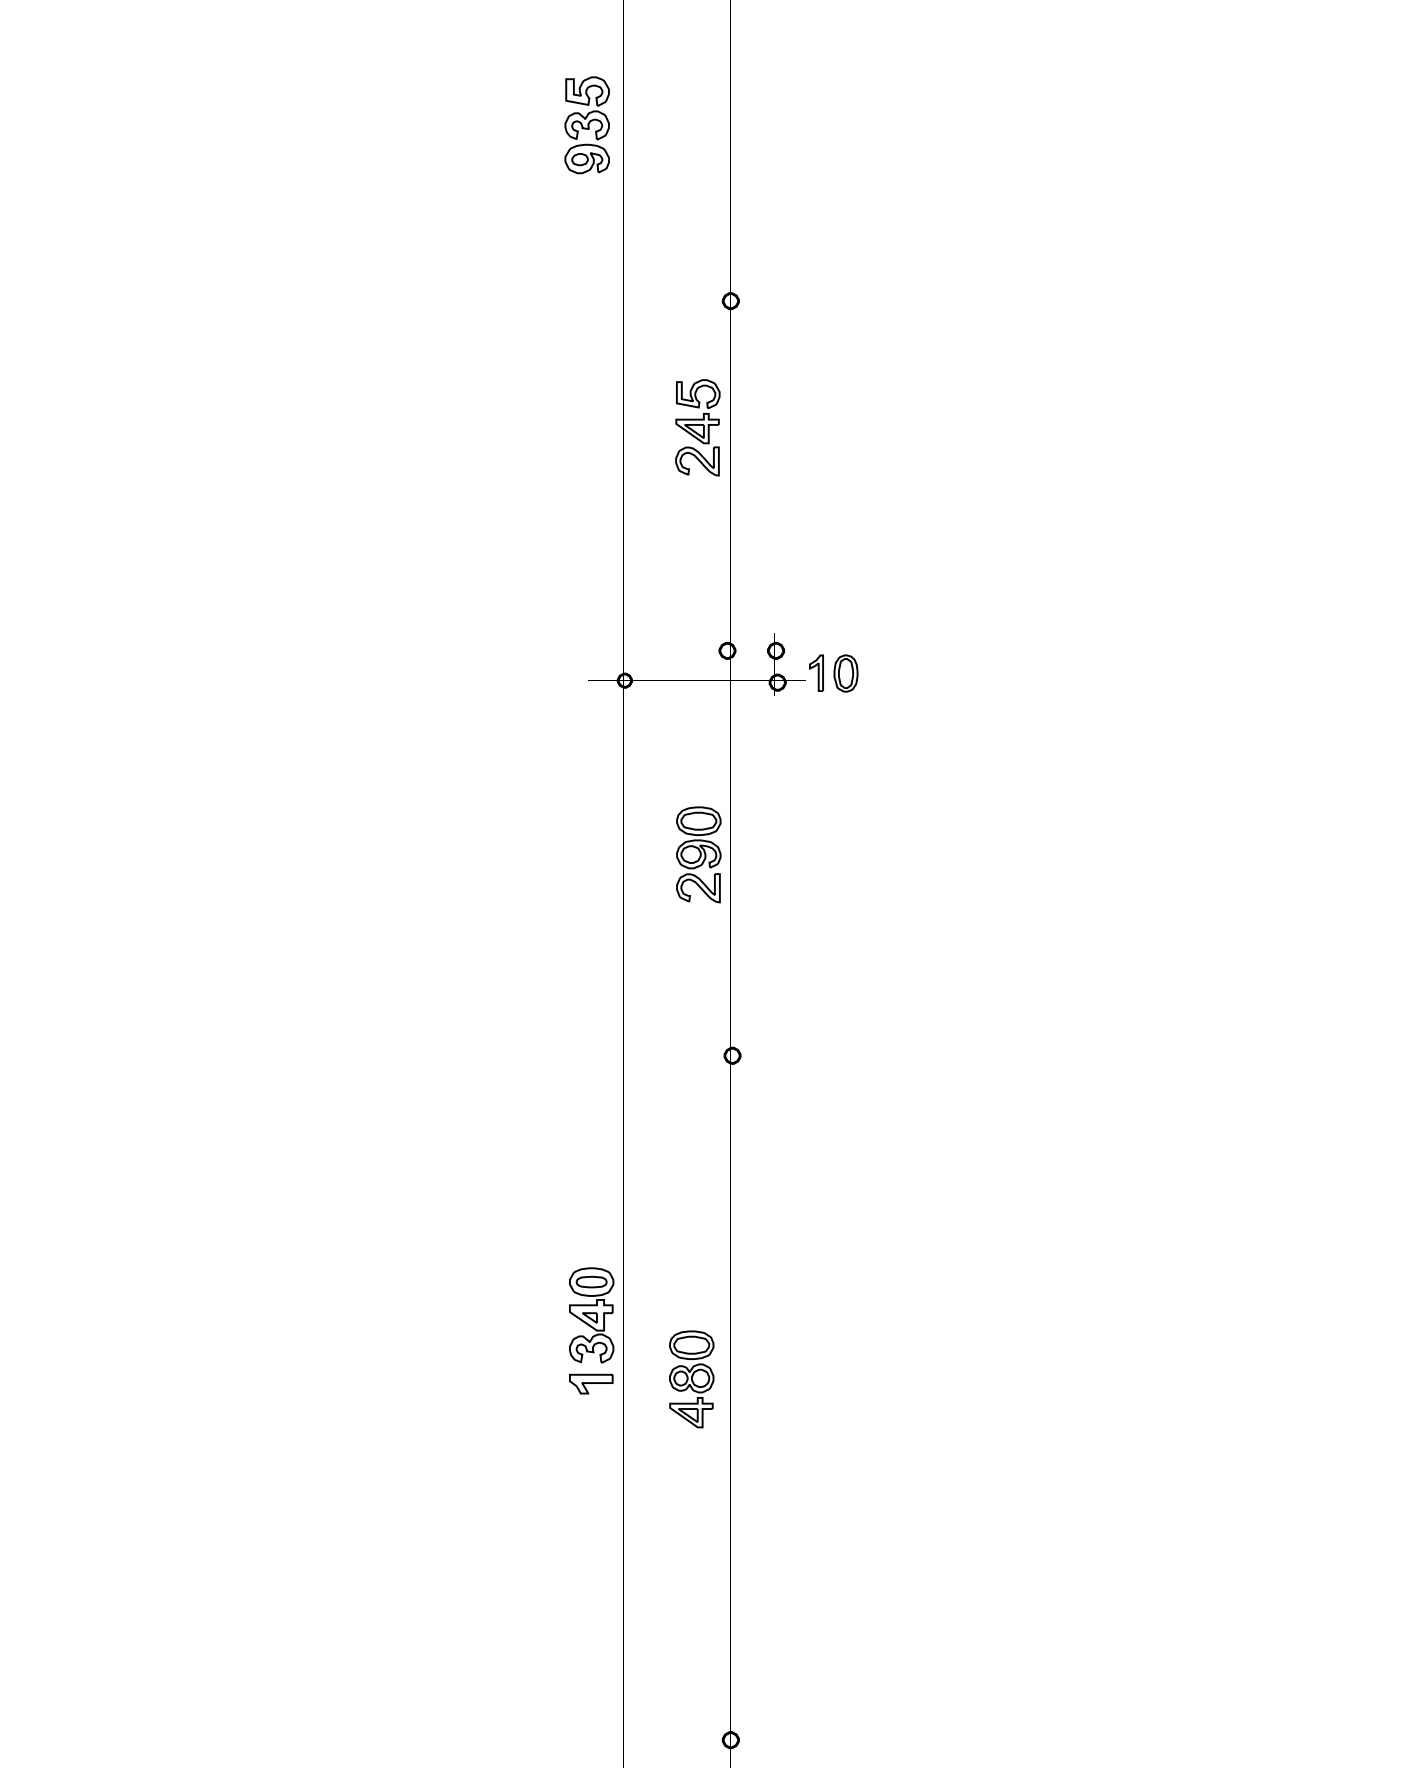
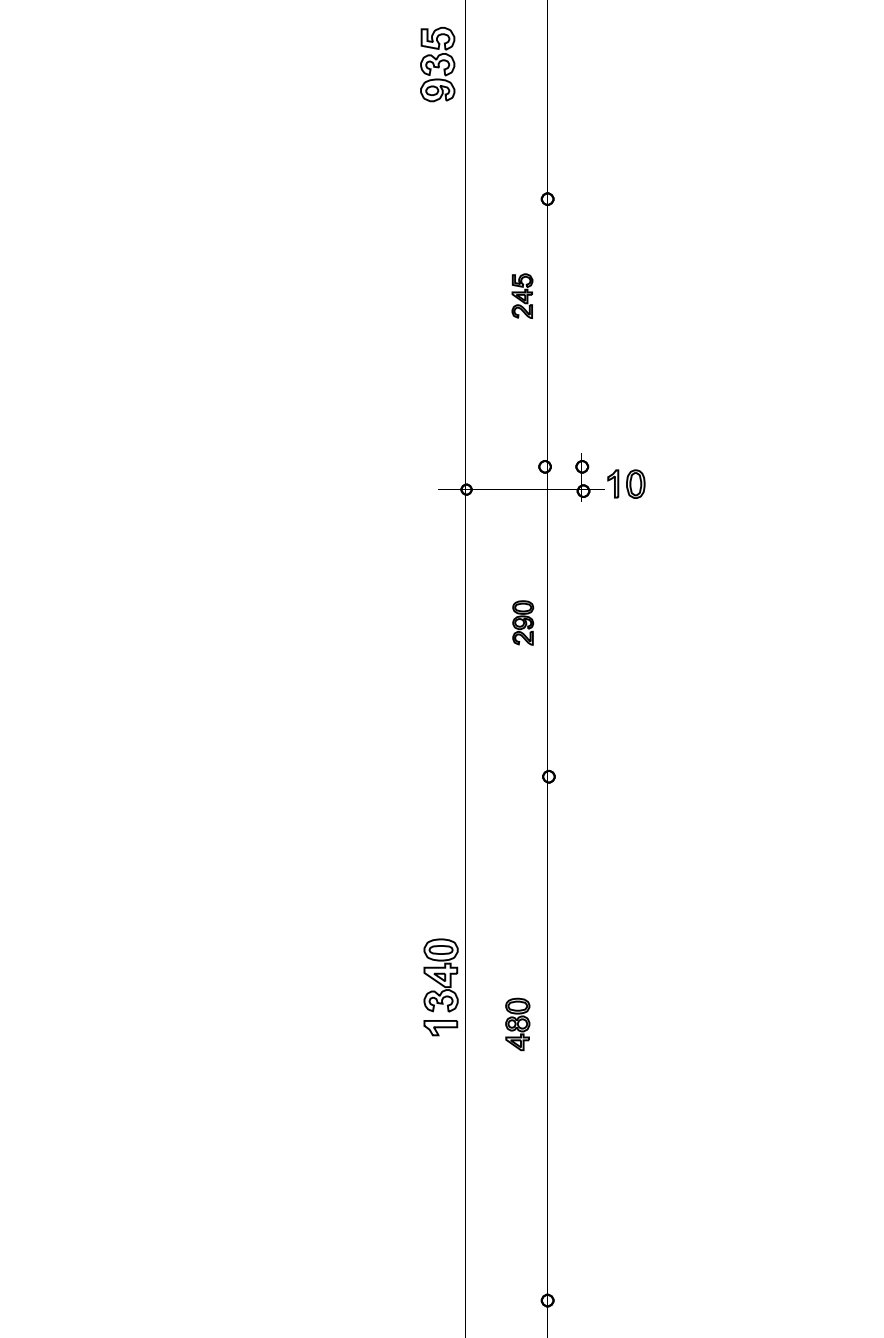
part: (697, 427) -> (522, 295), size x0.6
part: (698, 854) -> (522, 622), size x0.6
part: (691, 1379) -> (517, 1024), size x0.7

